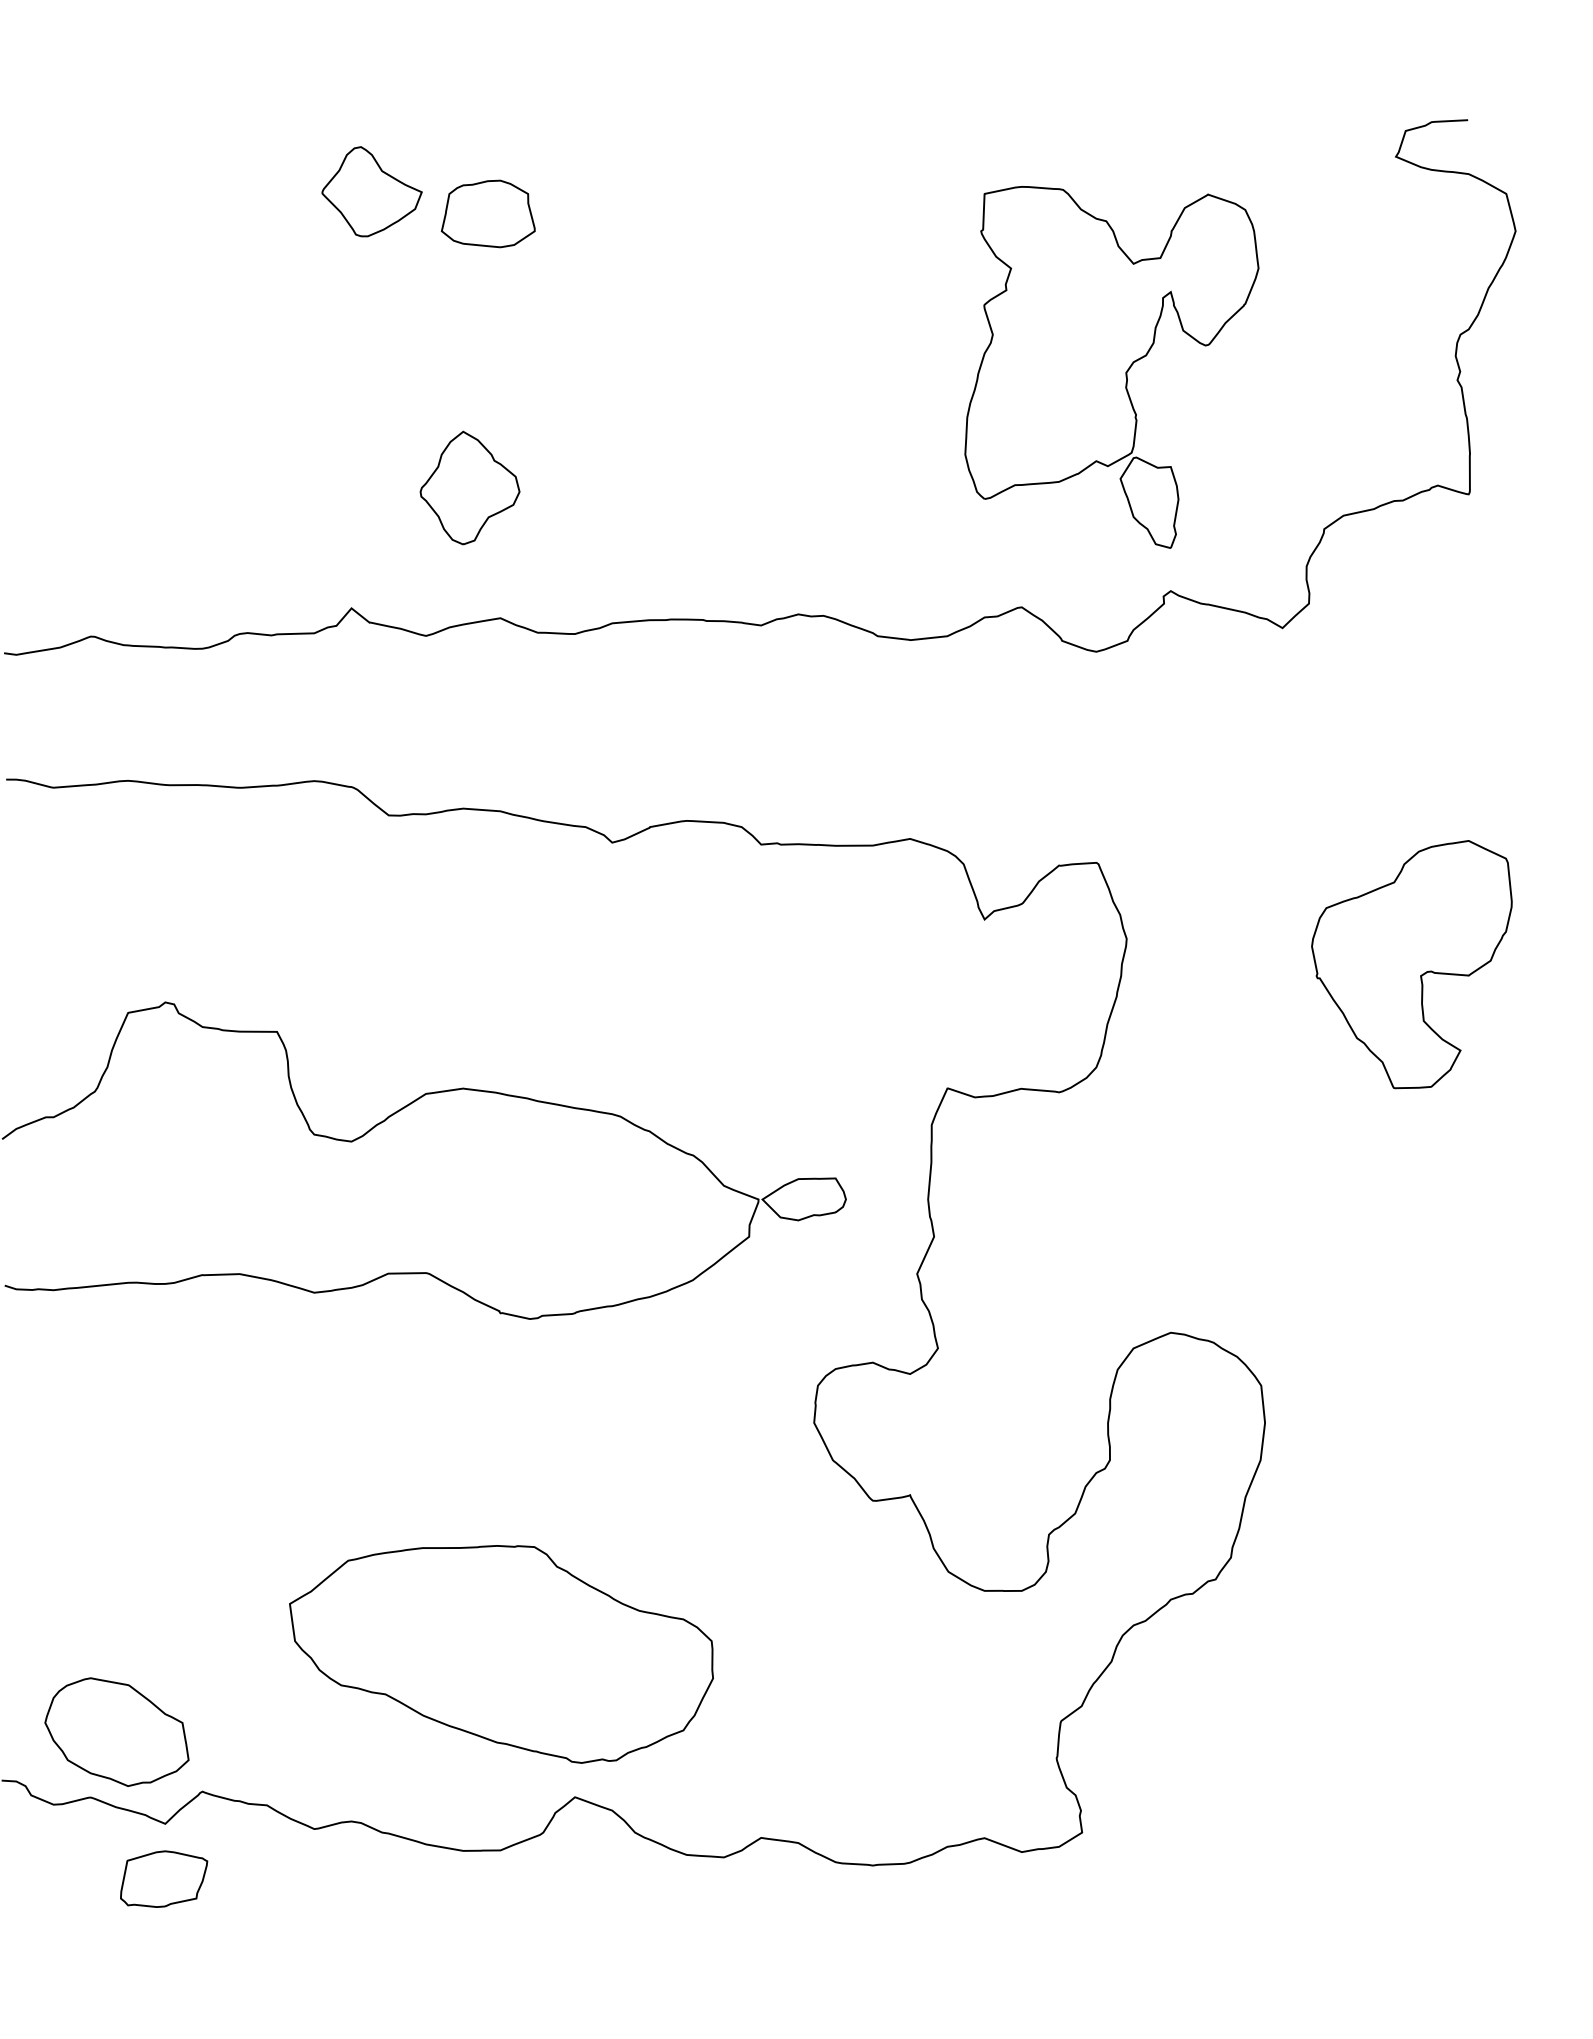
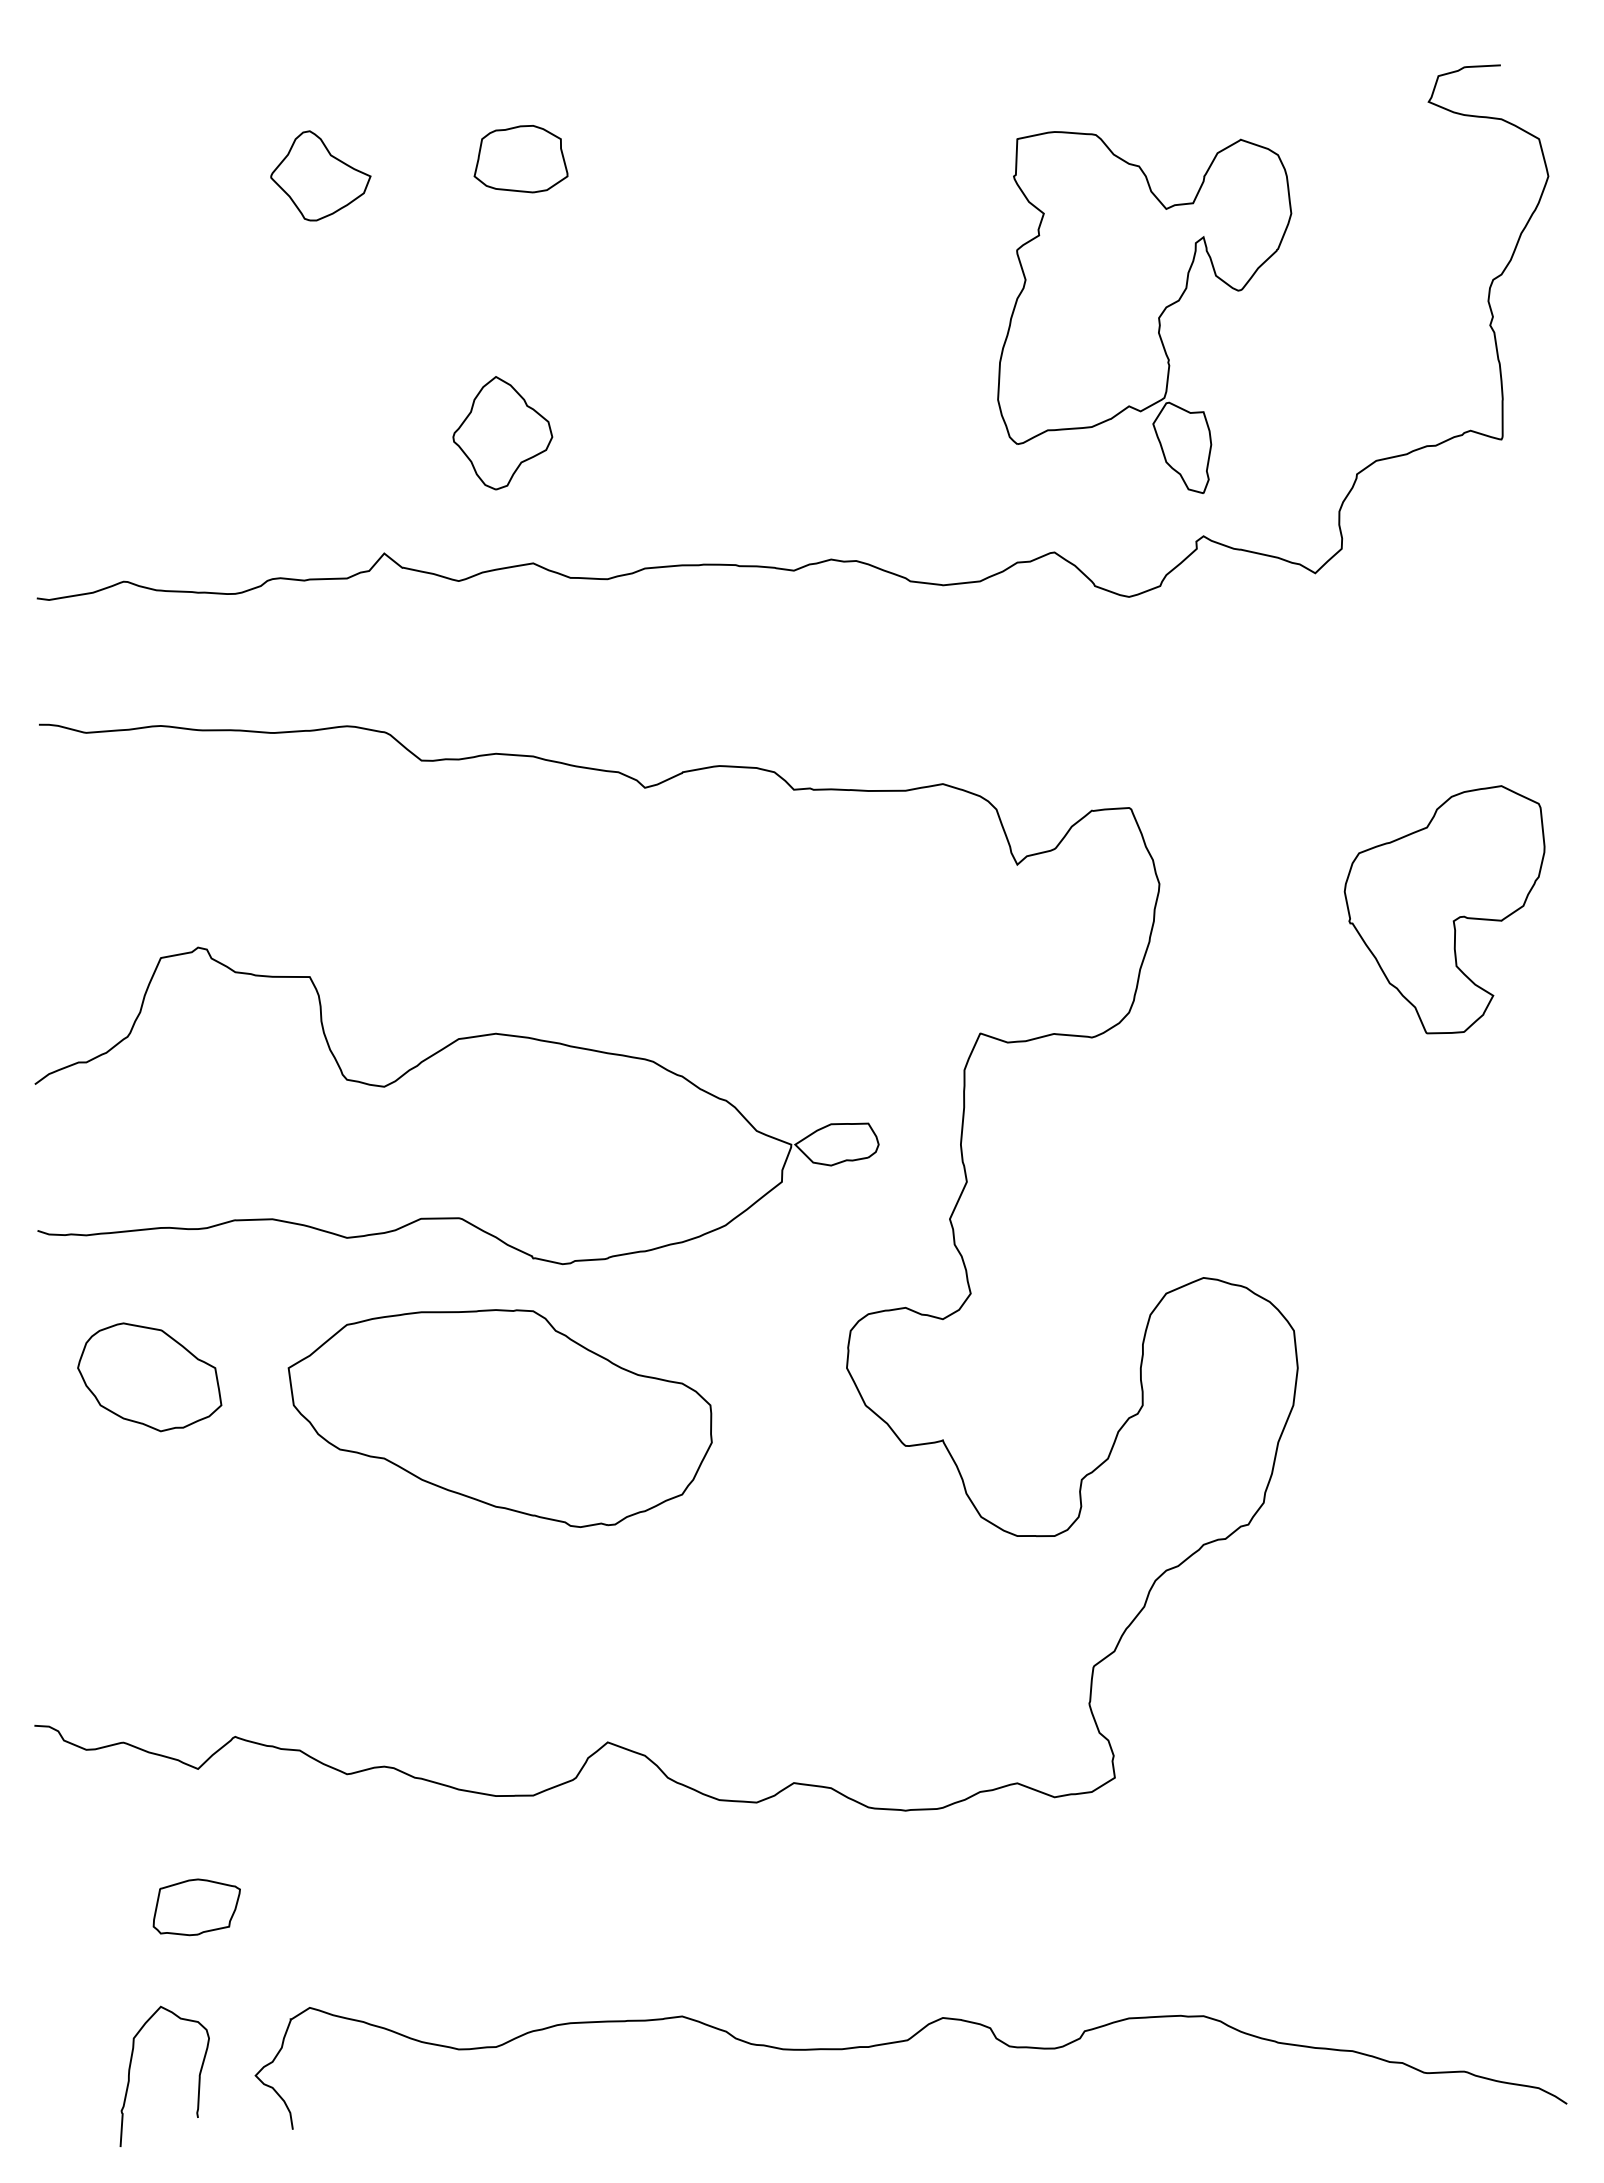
part: (371, 191) -> (320, 175), moved
part: (500, 1654) -> (499, 1418), moved
part: (116, 1732) -> (149, 1377), moved
part: (163, 1879) -> (196, 1907), moved

